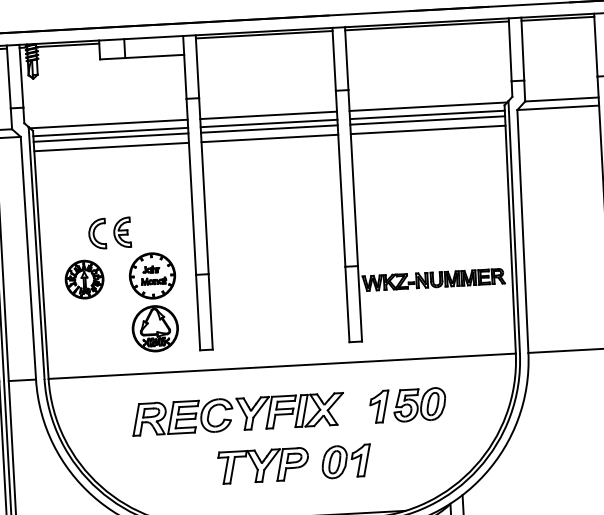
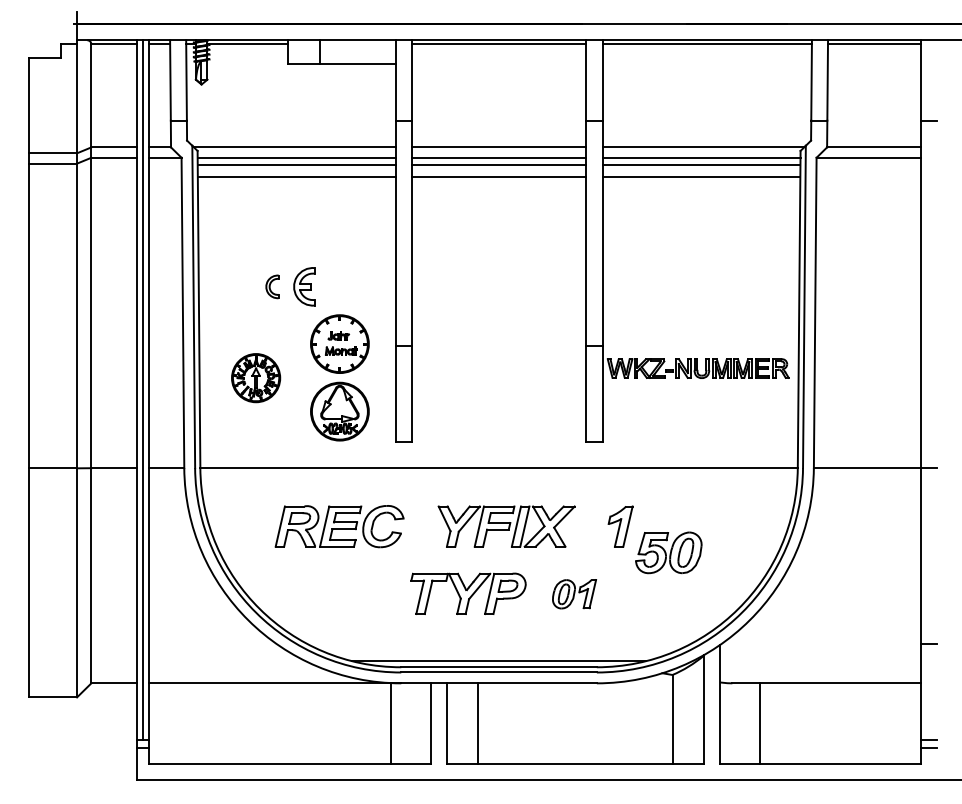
part: (97, 233) -> (272, 286), size x0.6
part: (84, 279) -> (256, 378), moved
part: (419, 404) -> (668, 552), moved
part: (182, 417) -> (339, 526), moved
part: (346, 461) -> (574, 594), size x0.7

